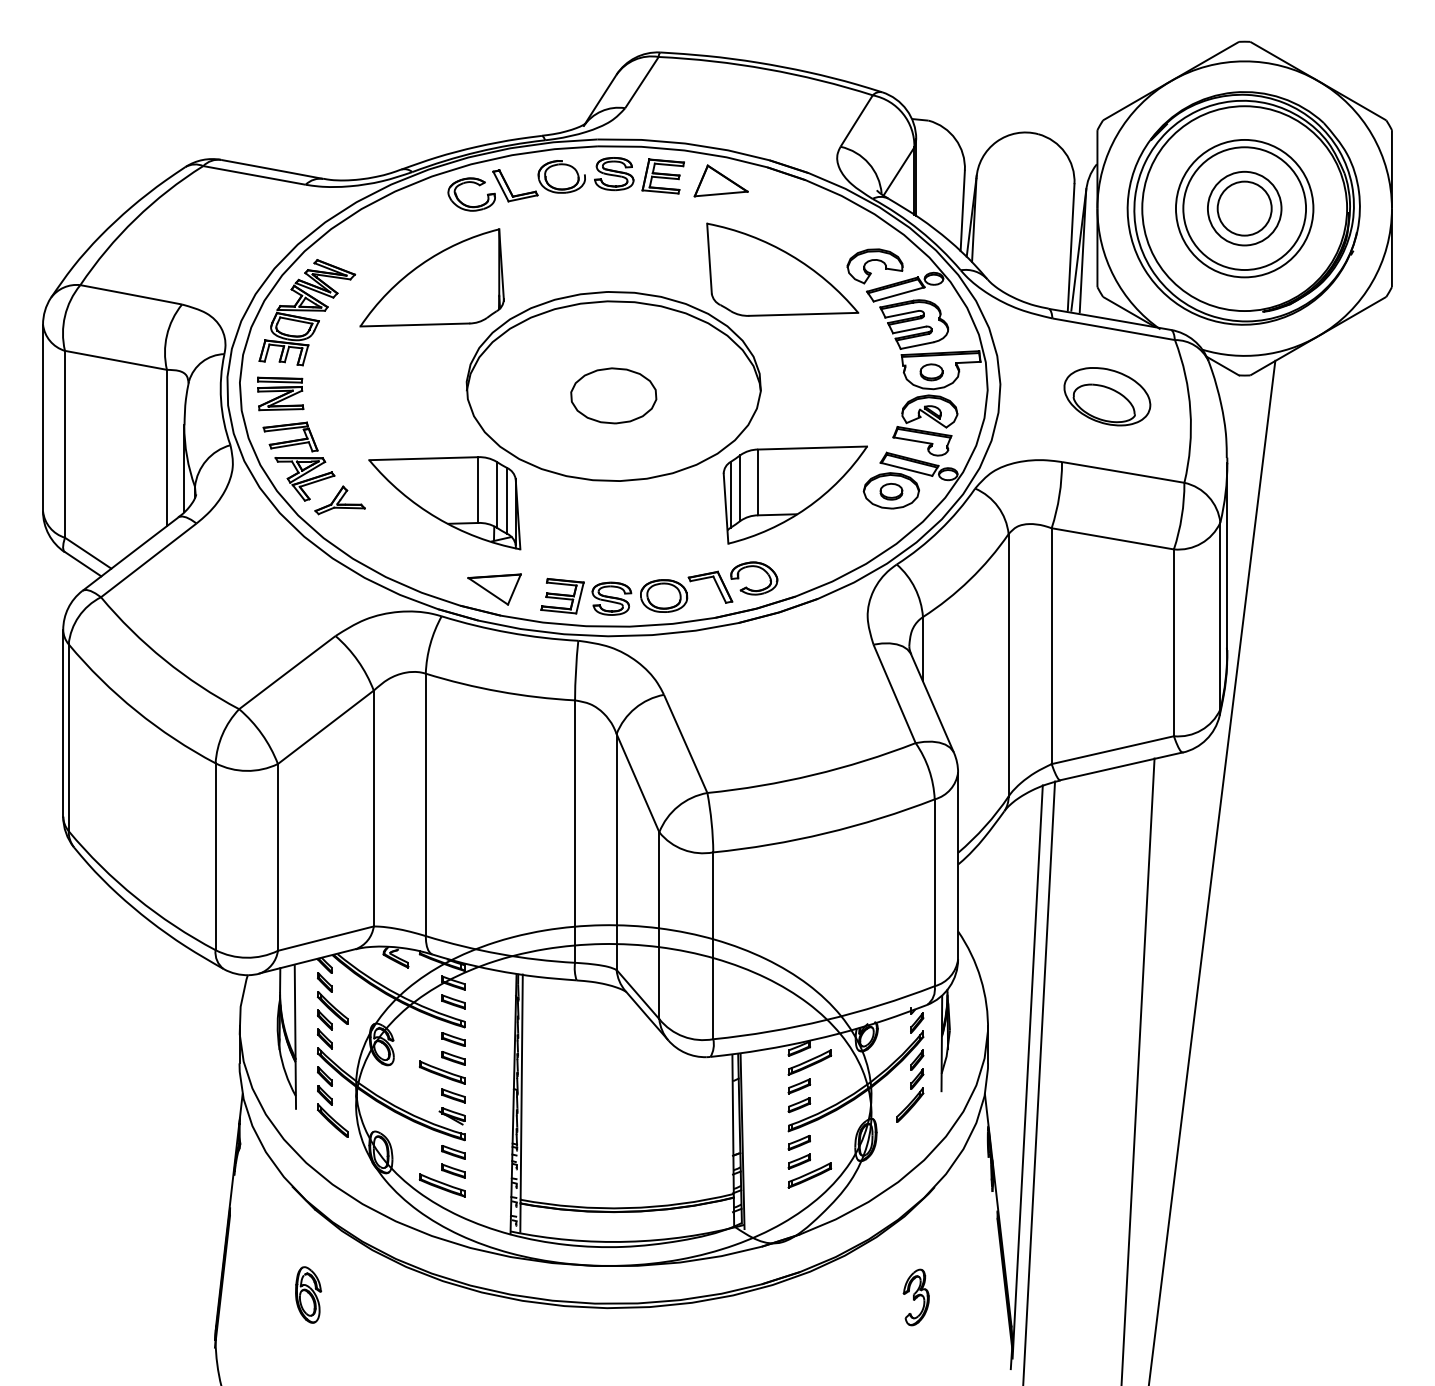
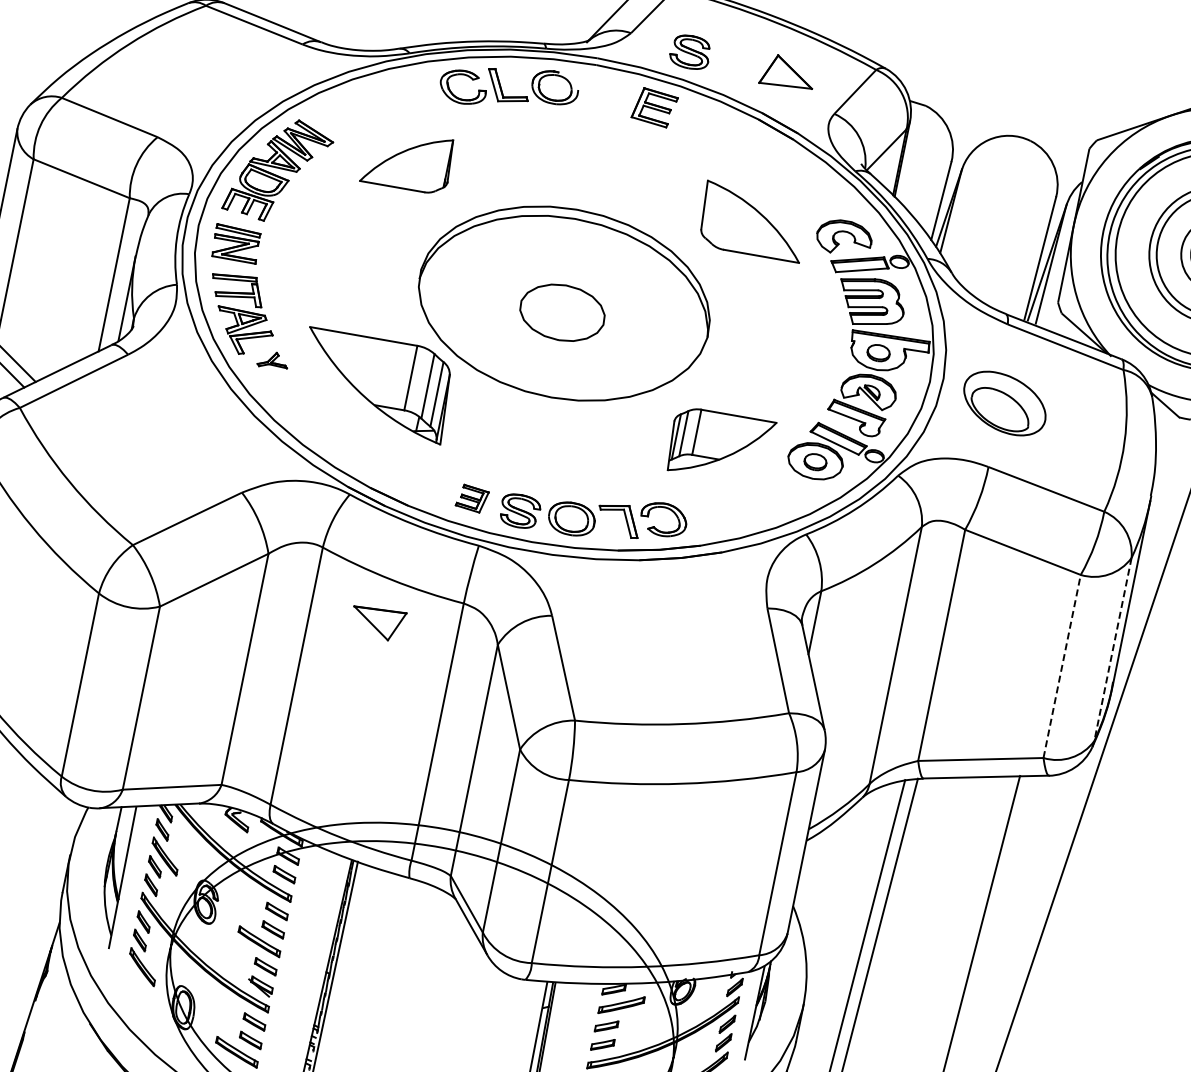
part: (614, 174) -> (690, 52), moved
part: (720, 180) -> (787, 72), moved
part: (782, 269) -> (753, 222), size x0.7
part: (431, 277) -> (407, 160), size x0.6
part: (1107, 396) -> (1005, 403), moved
part: (794, 494) -> (719, 445), size x0.7
part: (339, 500) -> (272, 360), size x0.6
part: (494, 589) -> (377, 622), moved
part: (562, 595) -> (472, 498), size x0.7
line: (1220, 616) -> (1113, 649), solid -> dashed
line: (1173, 642) -> (1061, 666), solid -> dashed

